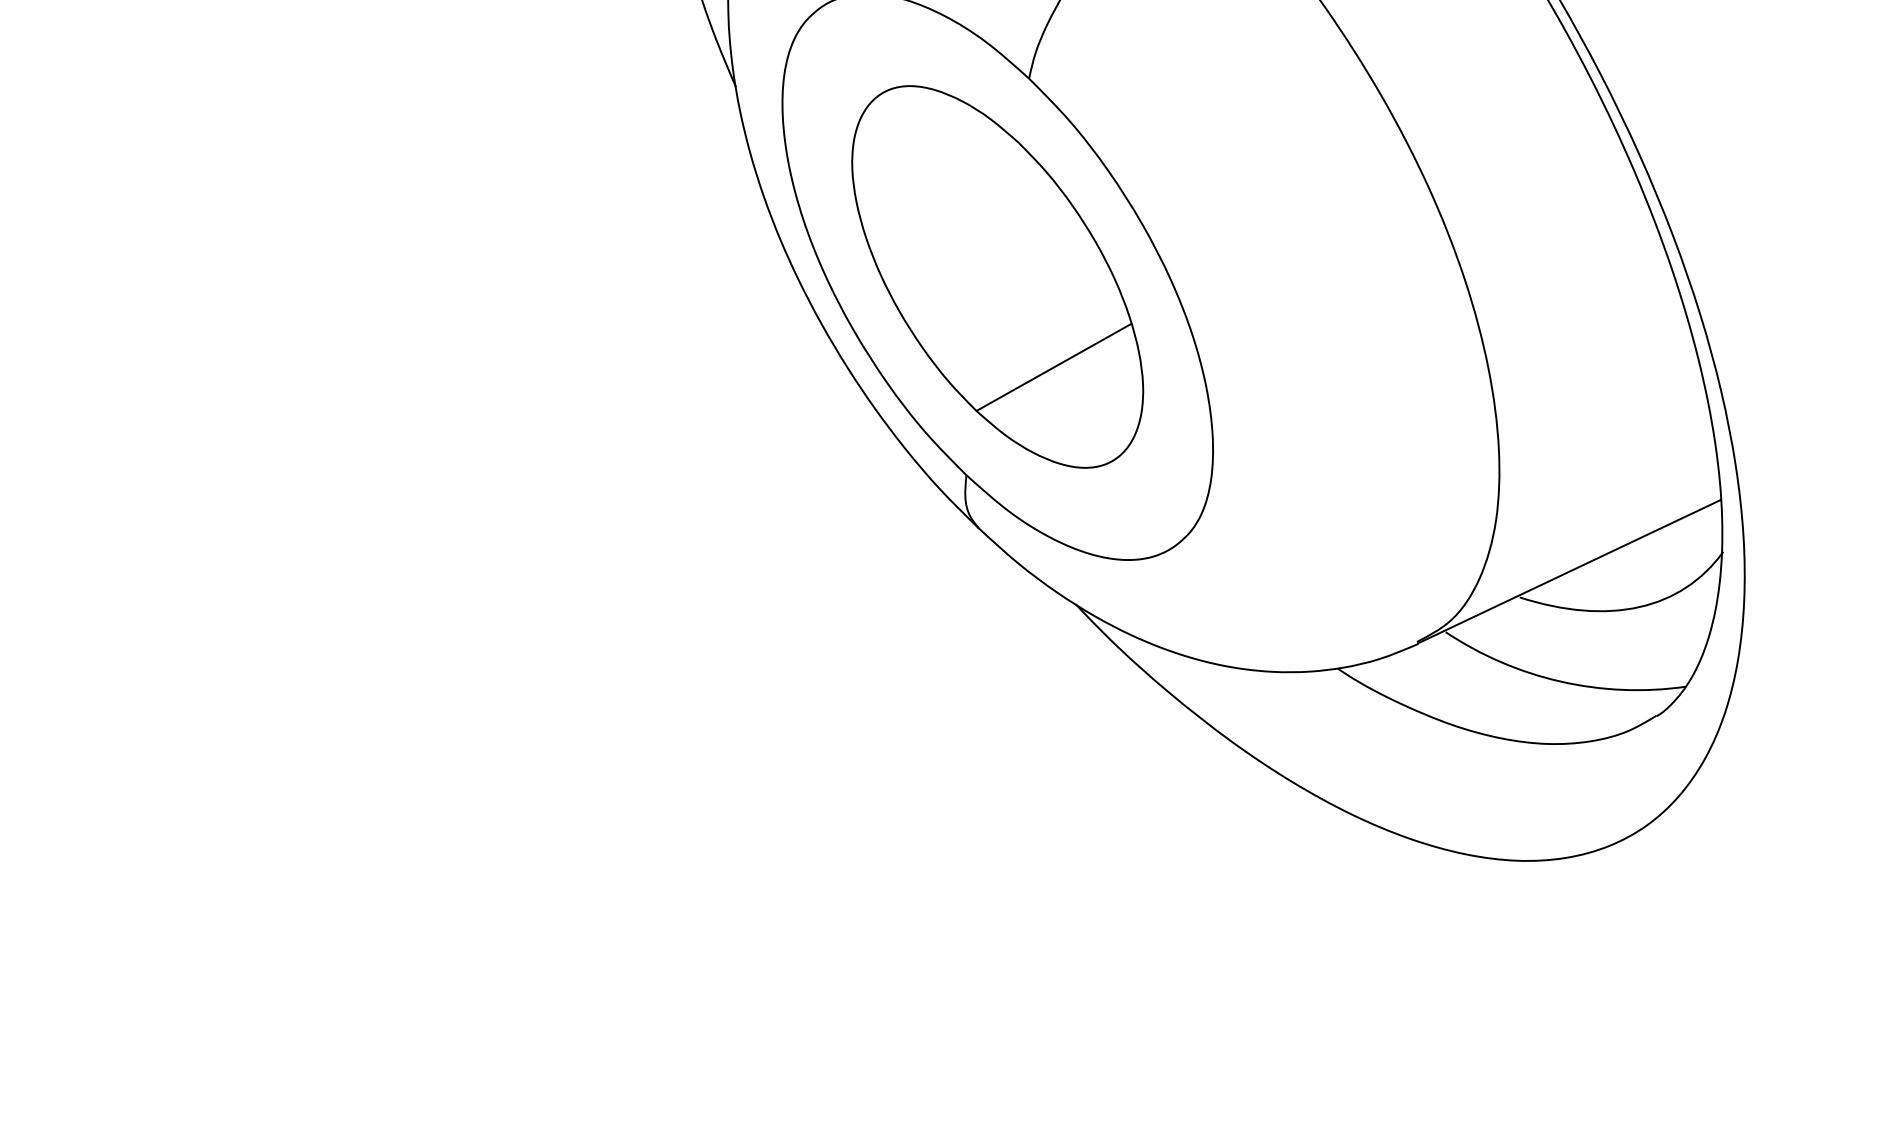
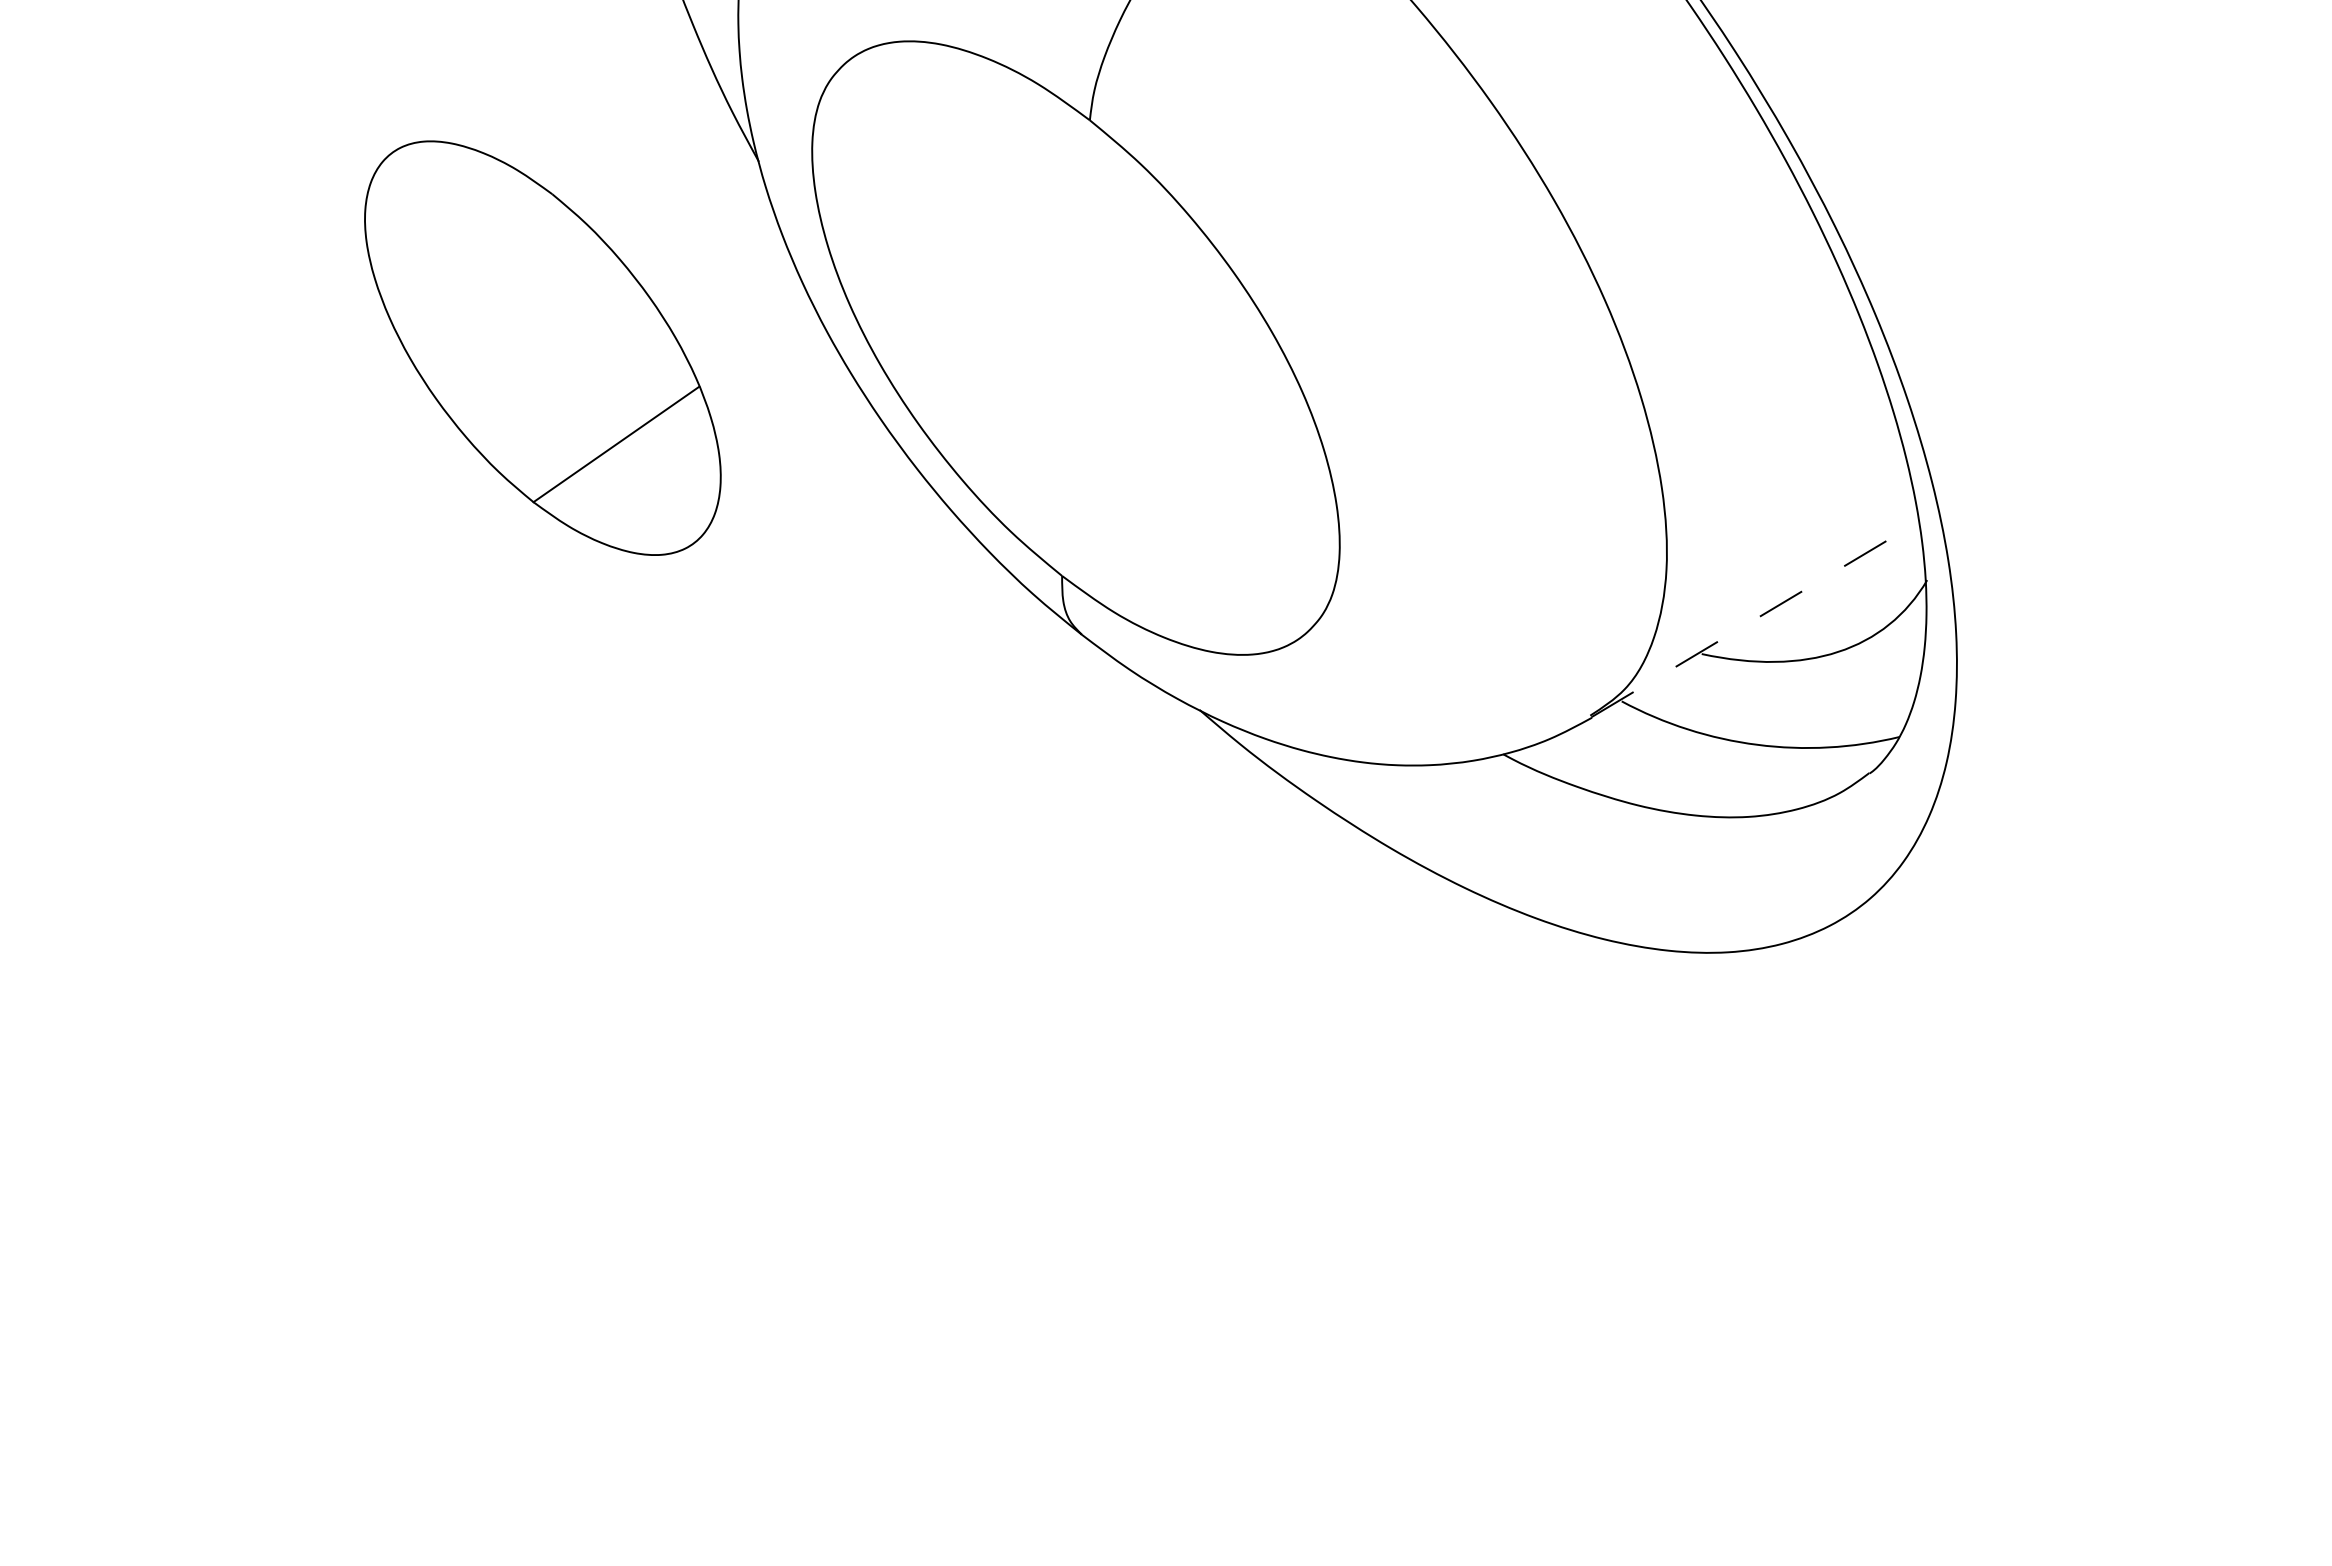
part: (997, 276) -> (542, 347), moved
line: (1569, 571) -> (1755, 619), solid -> dashed

